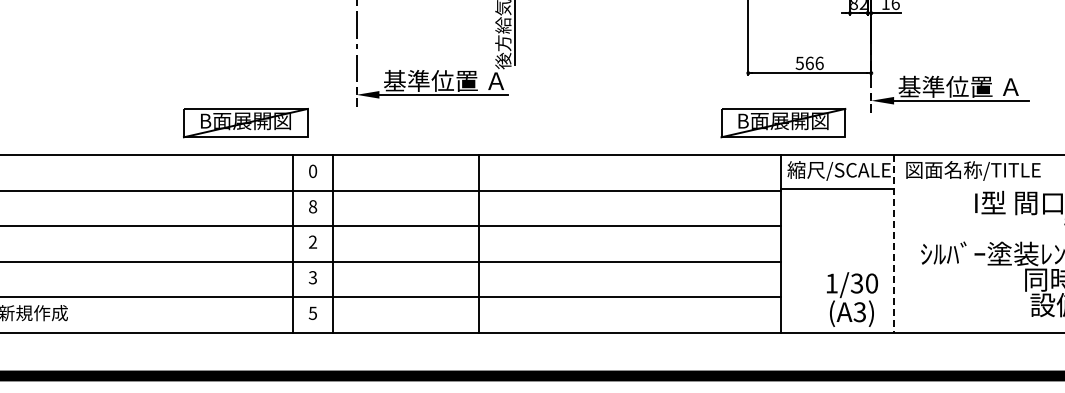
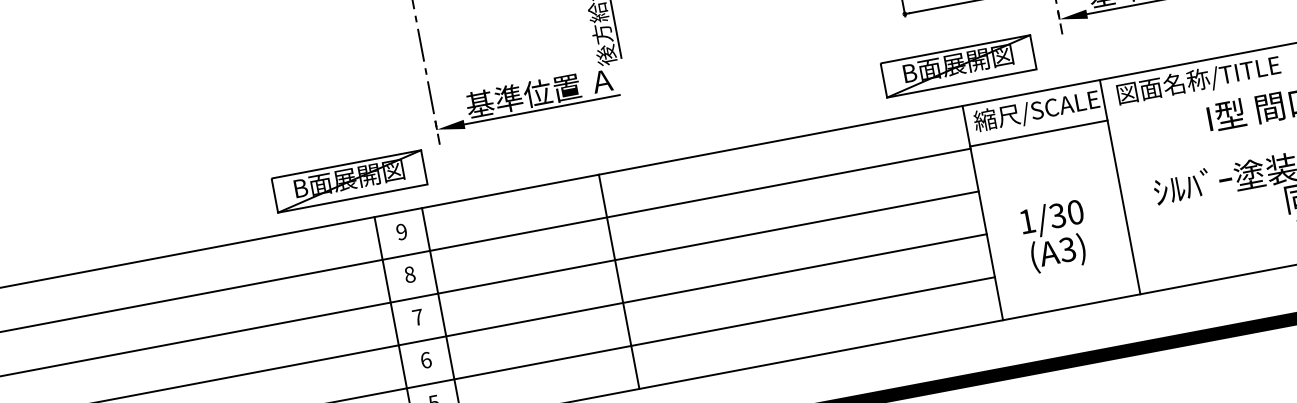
part: (245, 123) -> (349, 182), moved
text: (313, 170) -> (402, 230), 0 -> 9
text: (313, 241) -> (418, 316), 2 -> 7
line: (894, 244) -> (1120, 187), dashed -> solid
text: (312, 277) -> (425, 360), 3 -> 6
text: (852, 299) -> (1055, 236), moved

